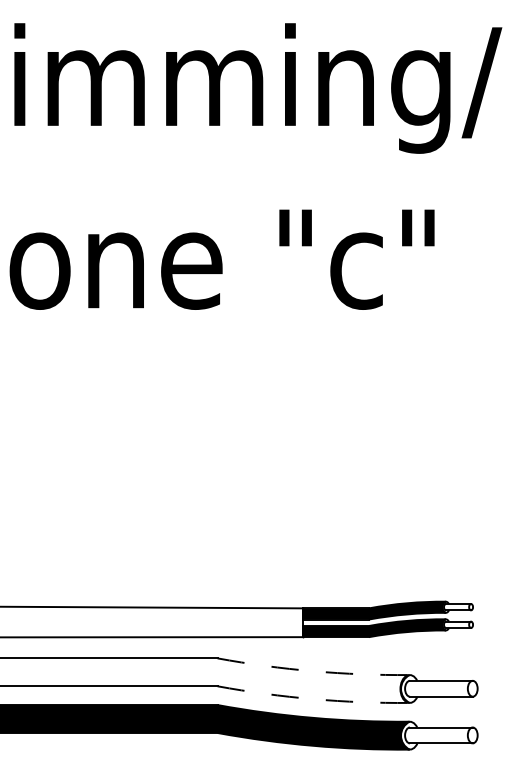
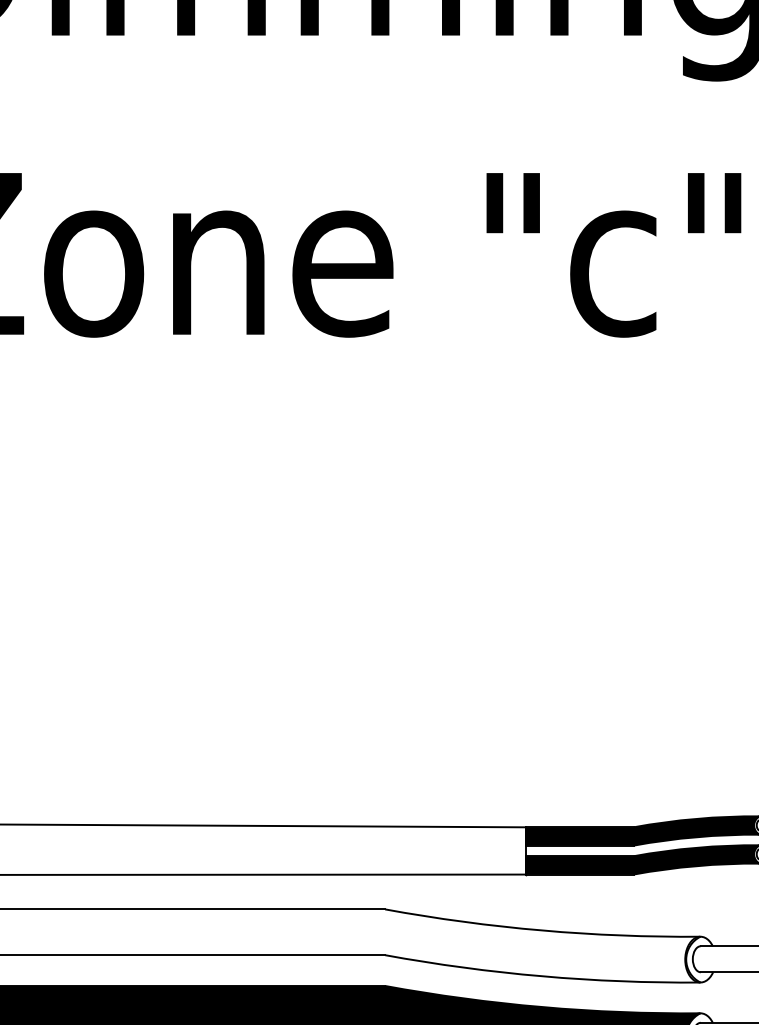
arc: (313, 671) -> (542, 930), dashed -> solid
arc: (313, 699) -> (542, 976), dashed -> solid

